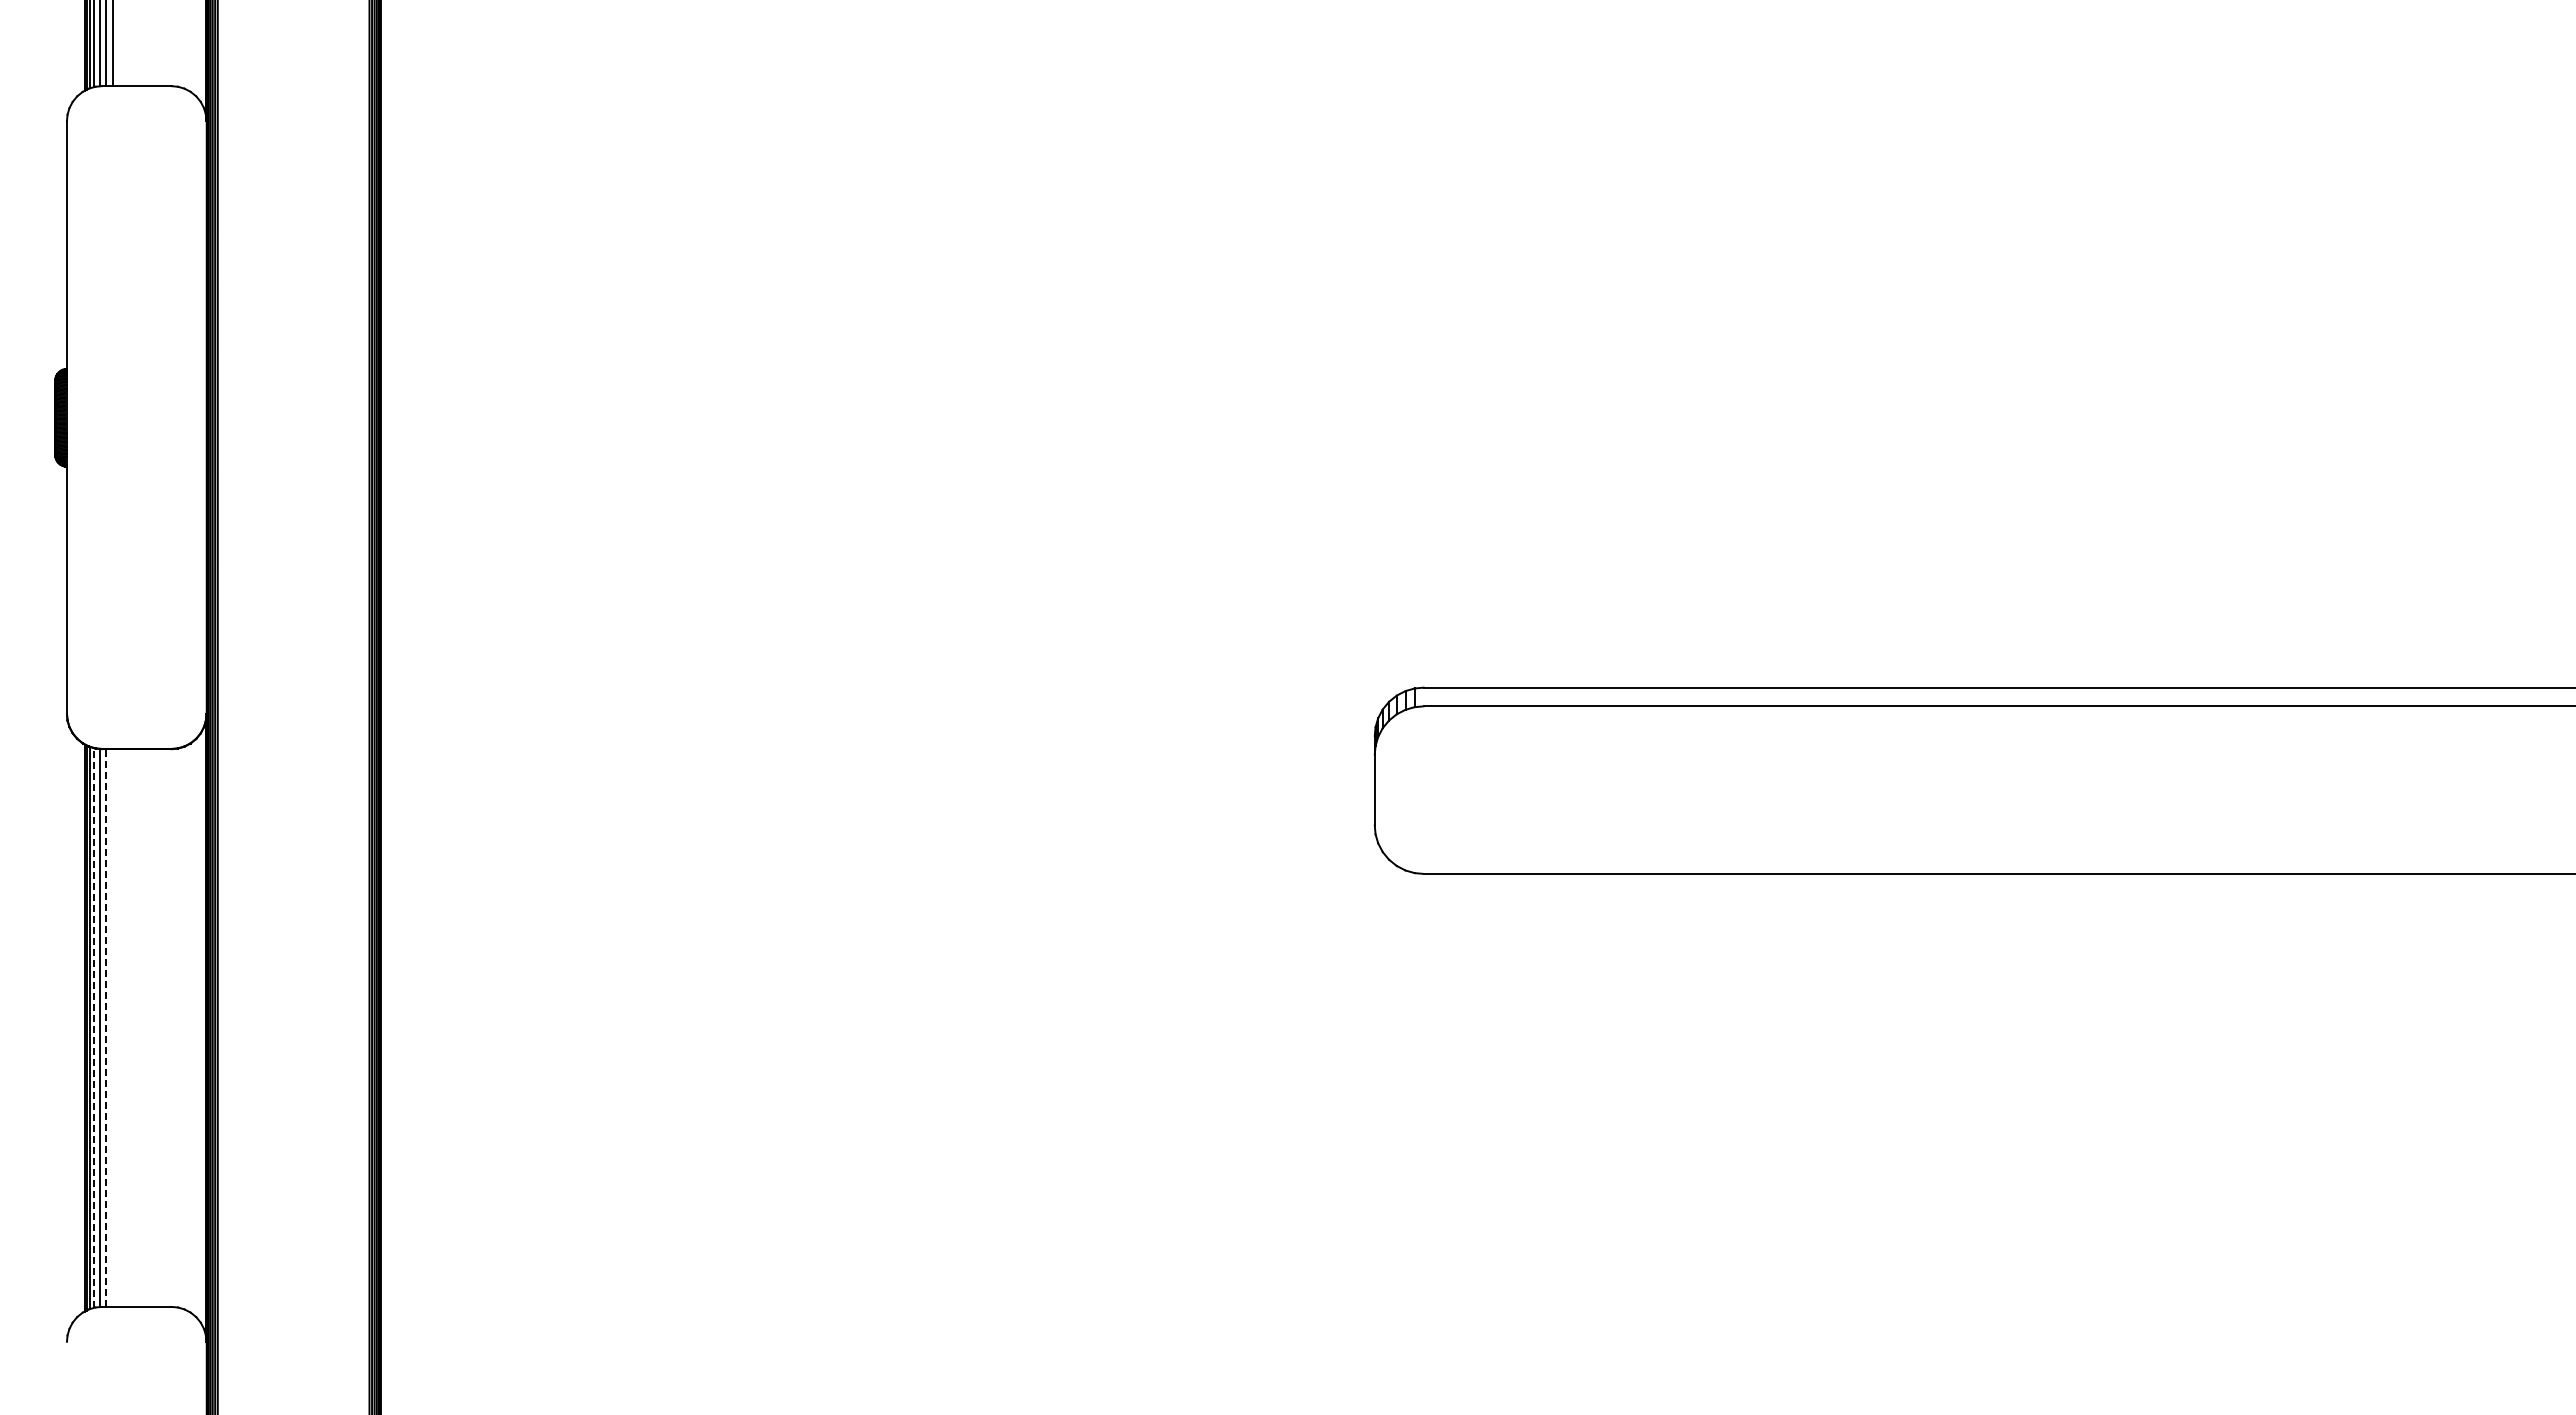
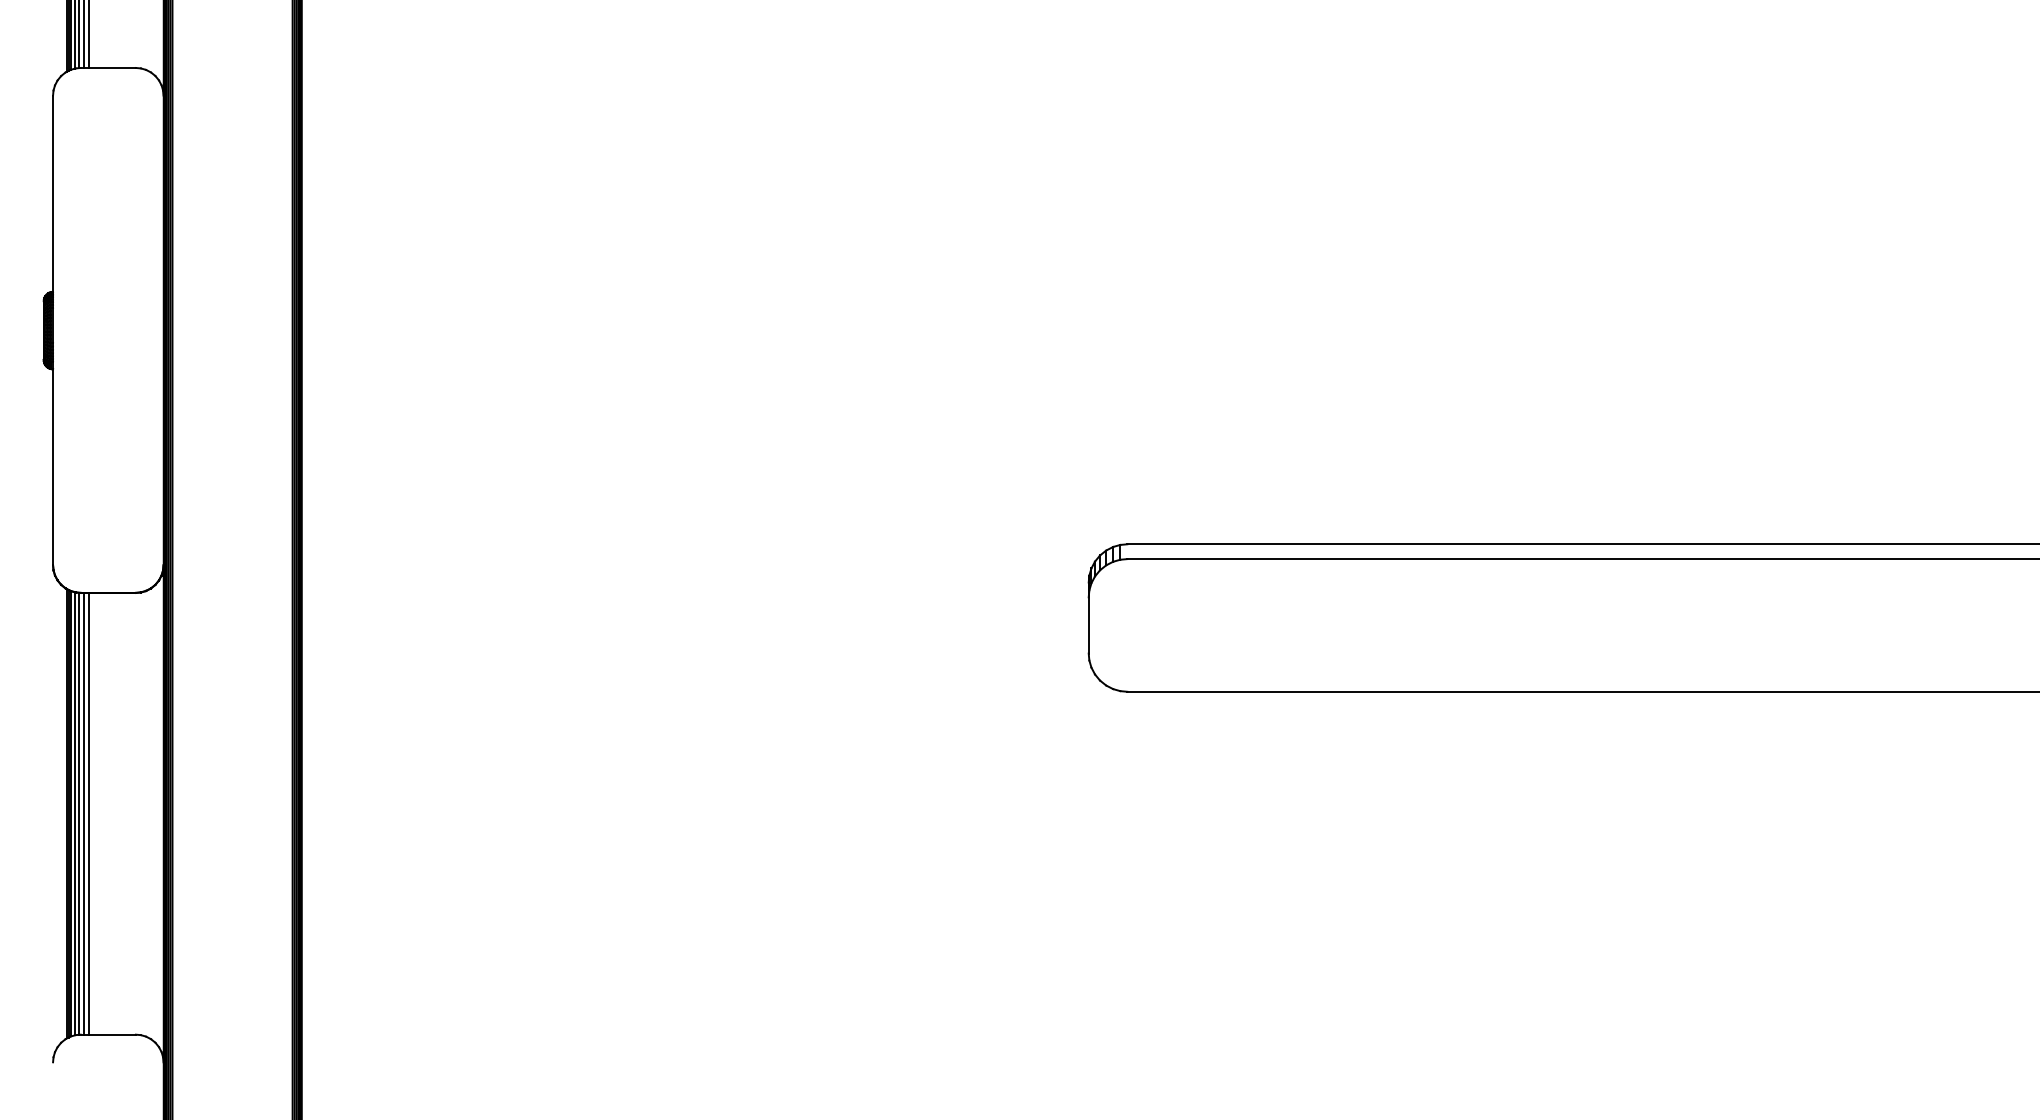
line: (112, 1027) -> (89, 813), added
line: (94, 1028) -> (74, 814), dashed -> solid
line: (106, 1028) -> (84, 814), dashed -> solid

